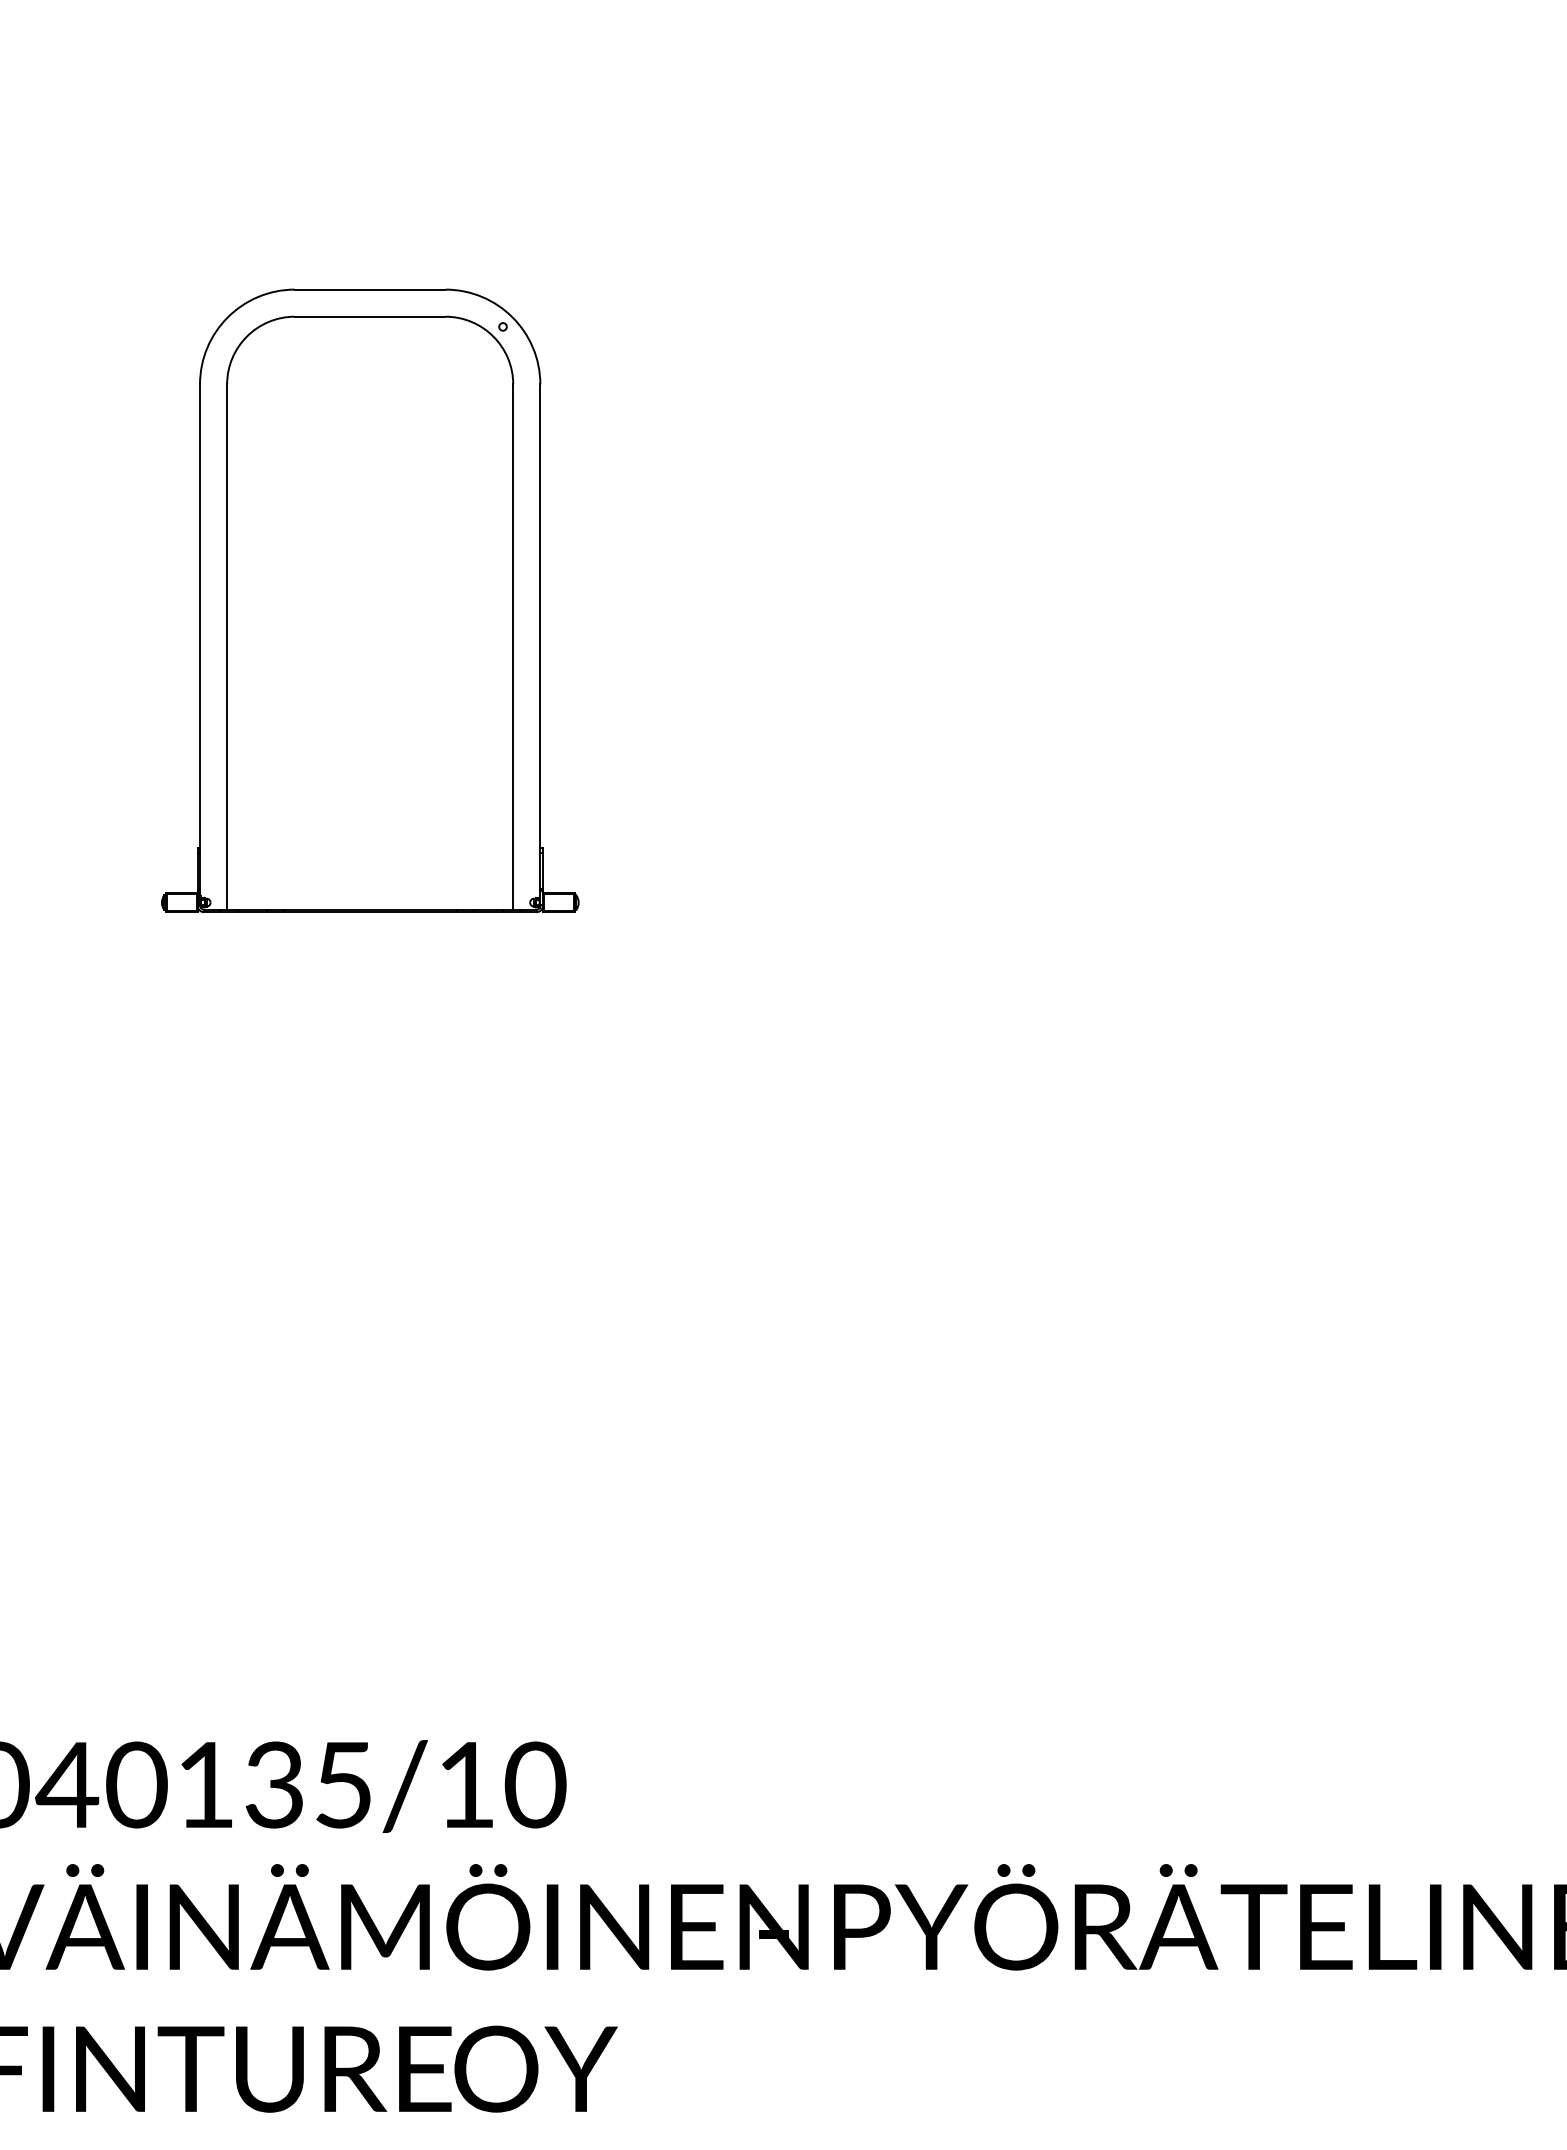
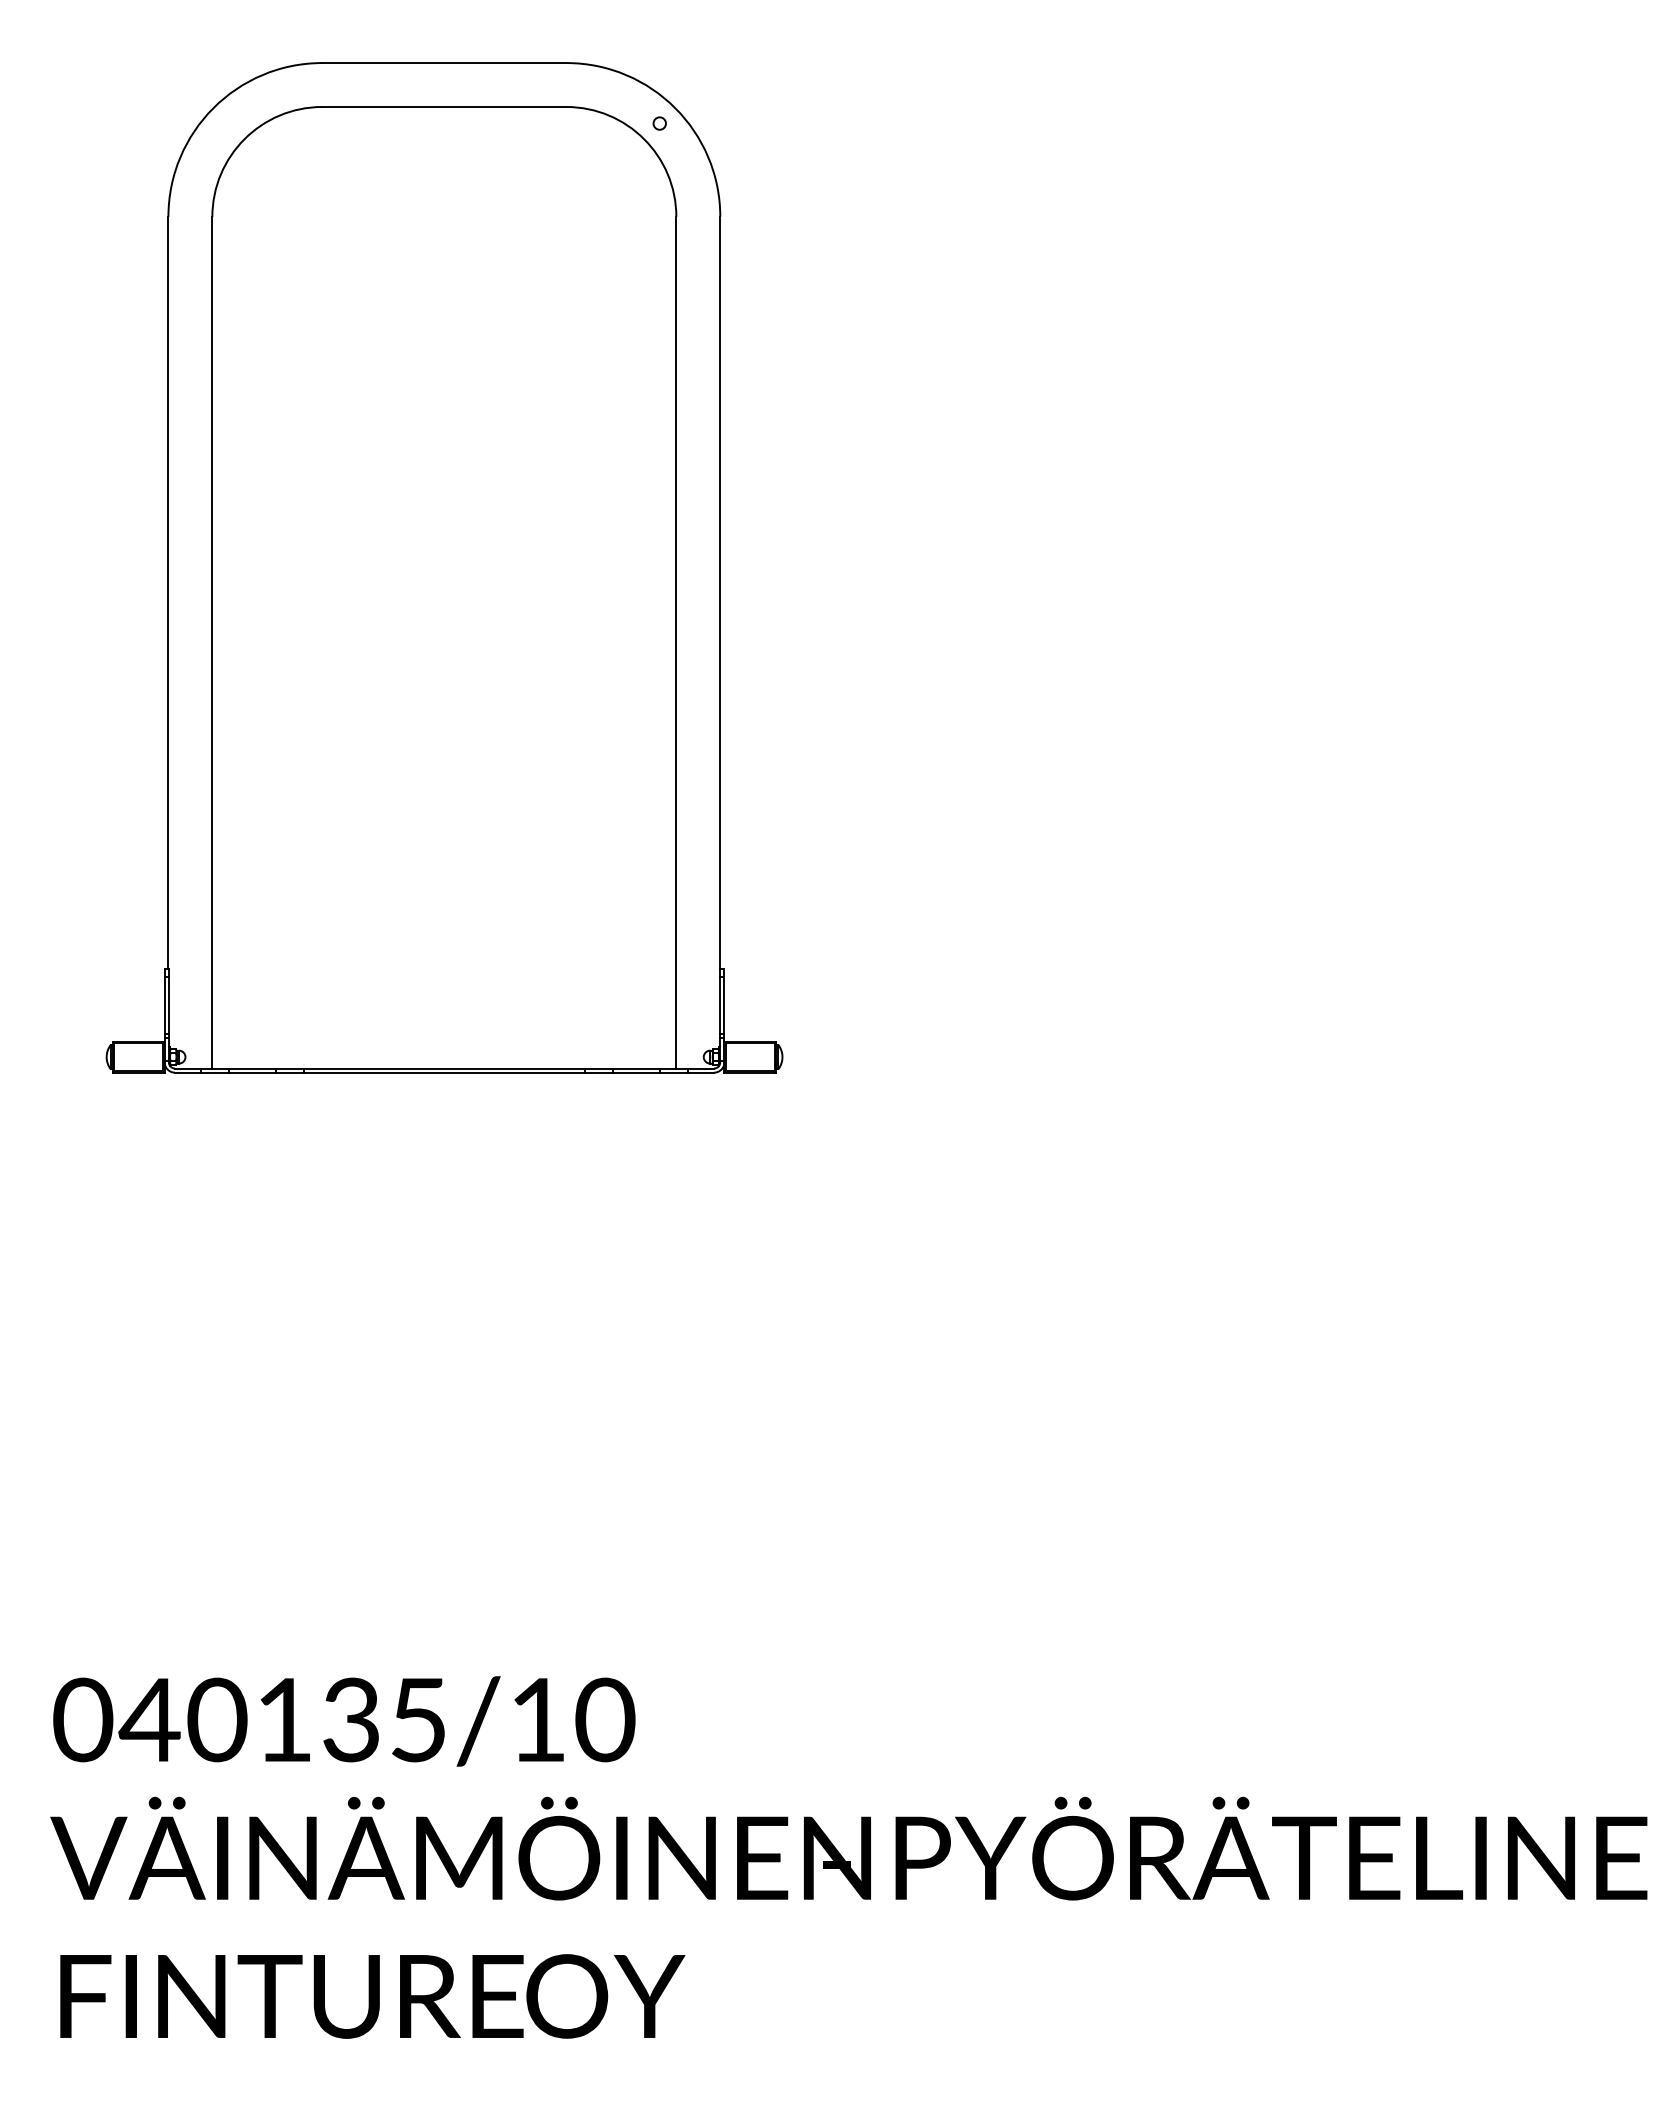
part: (370, 600) -> (444, 567), size x1.67

